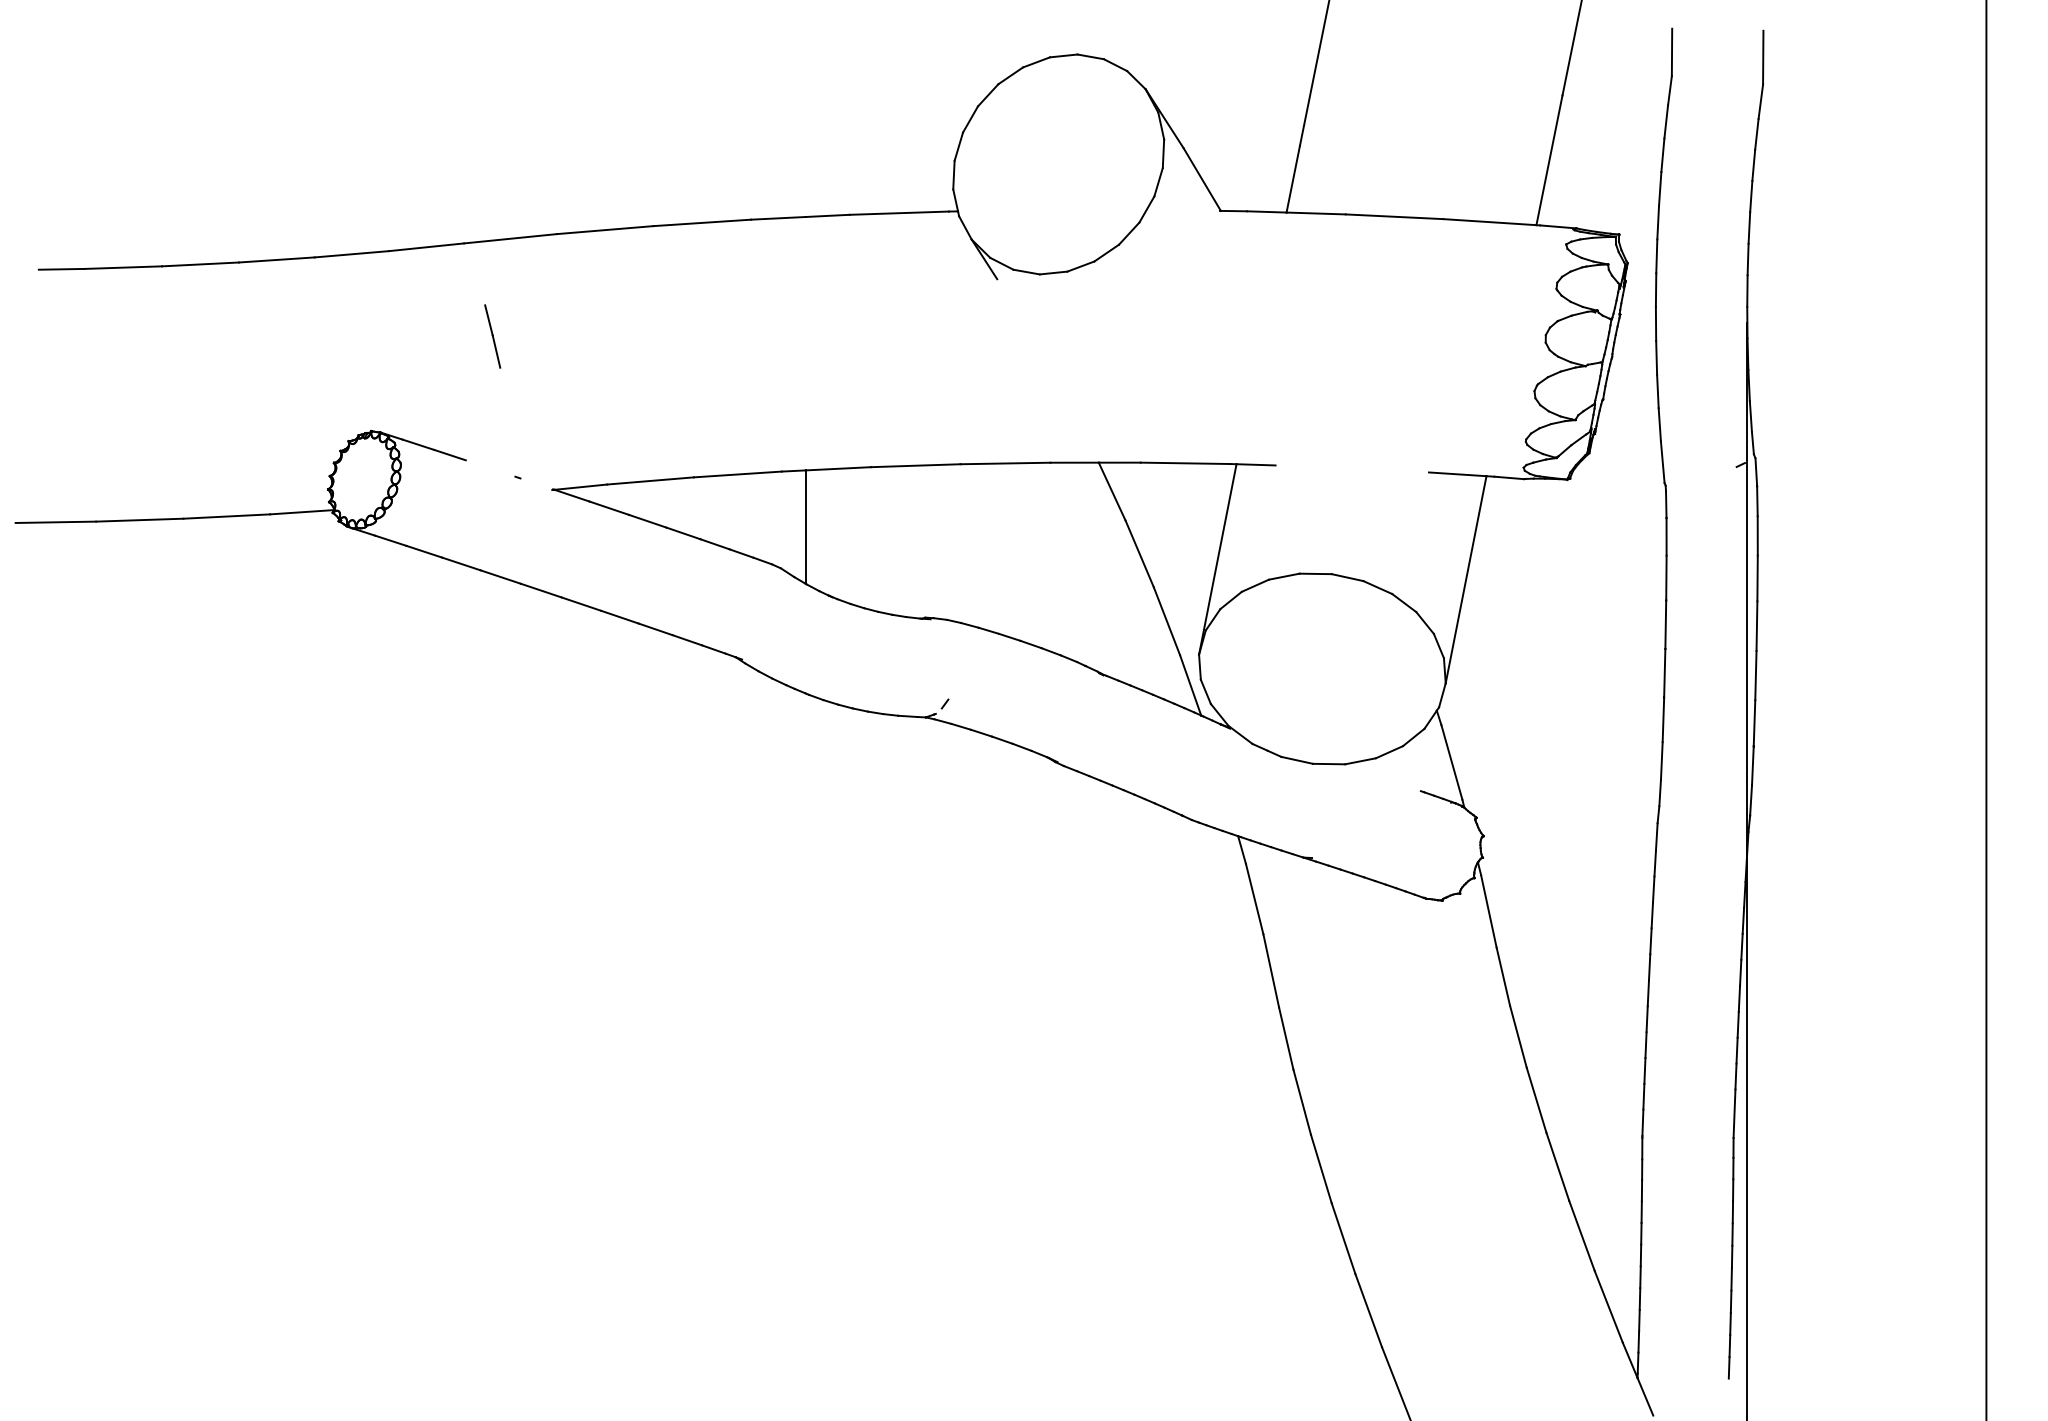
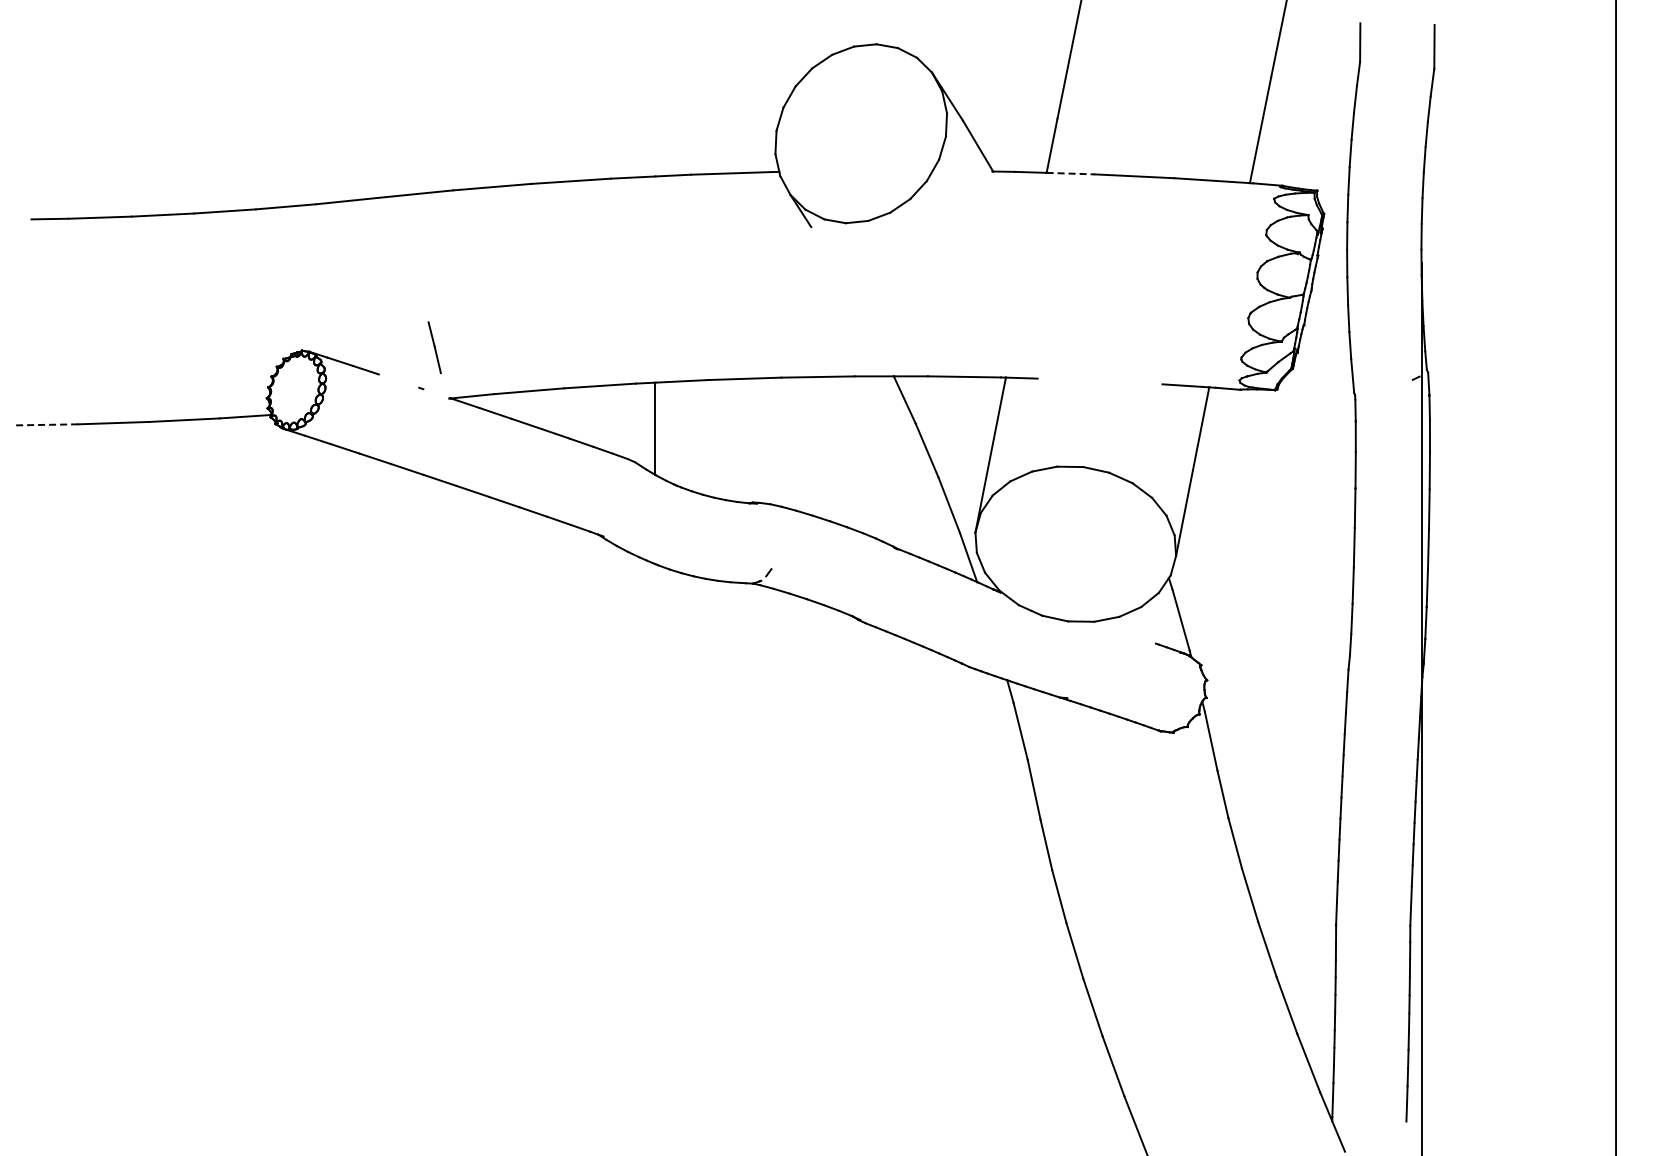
line: (1317, 213) -> (1071, 173), solid -> dashed
line: (492, 336) -> (434, 347), moved
line: (56, 521) -> (45, 424), solid -> dashed

